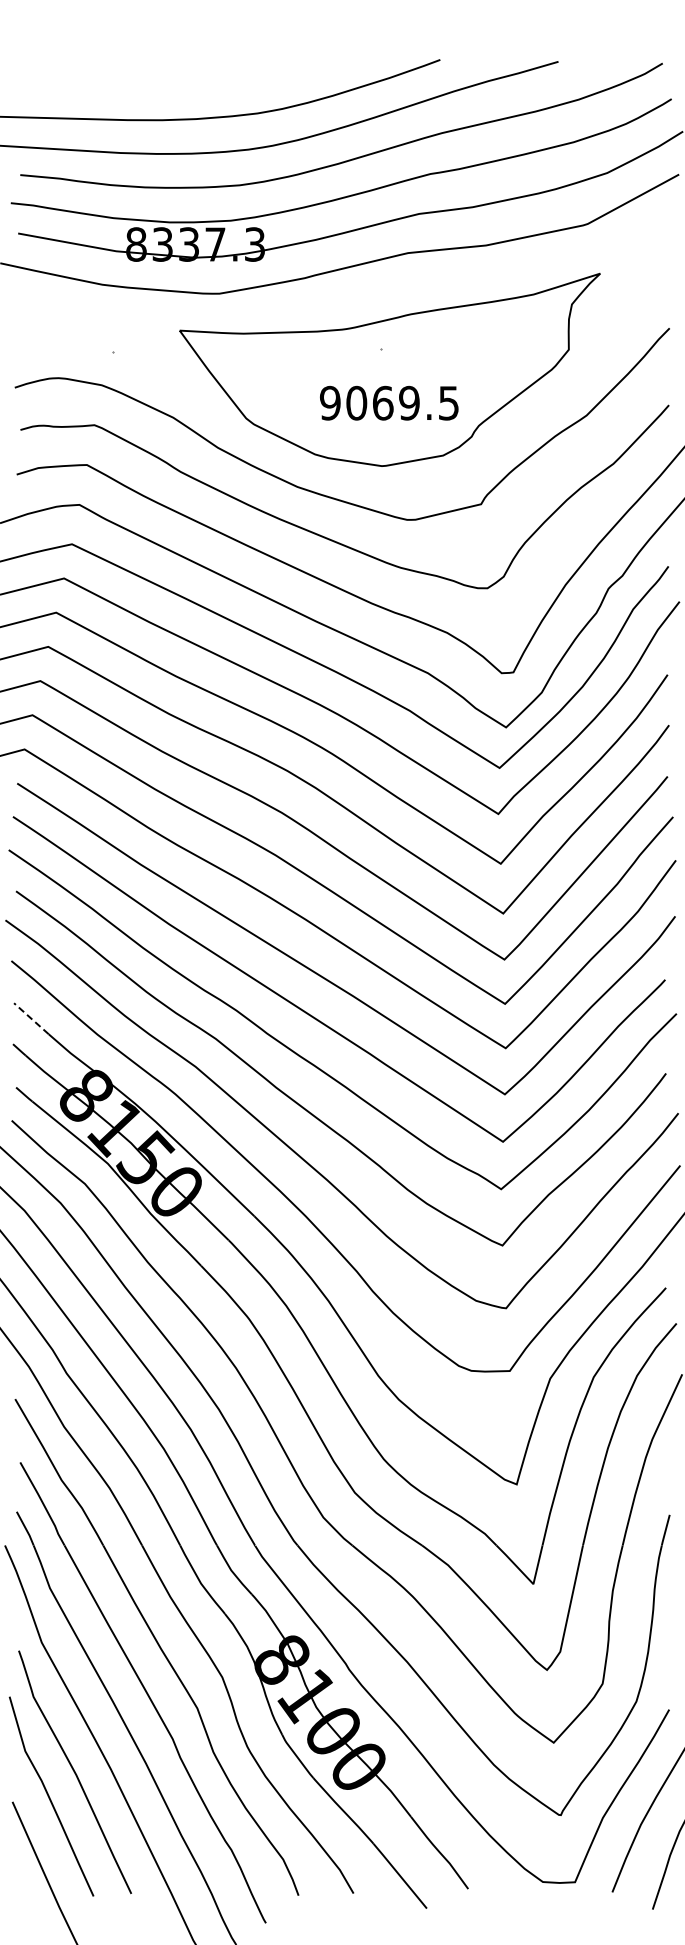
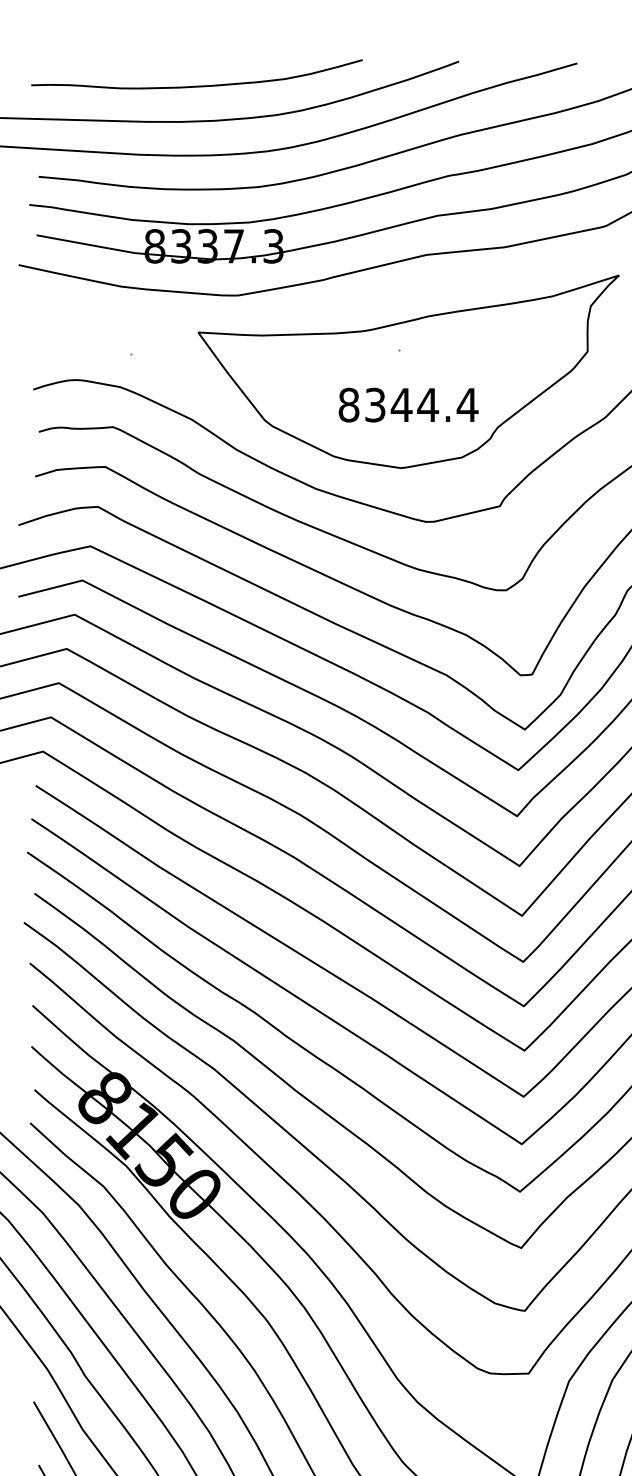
curve: (181, 83) -> (200, 85), added
text: (389, 402) -> (408, 404), 9069.5 -> 8344.4
line: (31, 1018) -> (49, 1020), dashed -> solid

